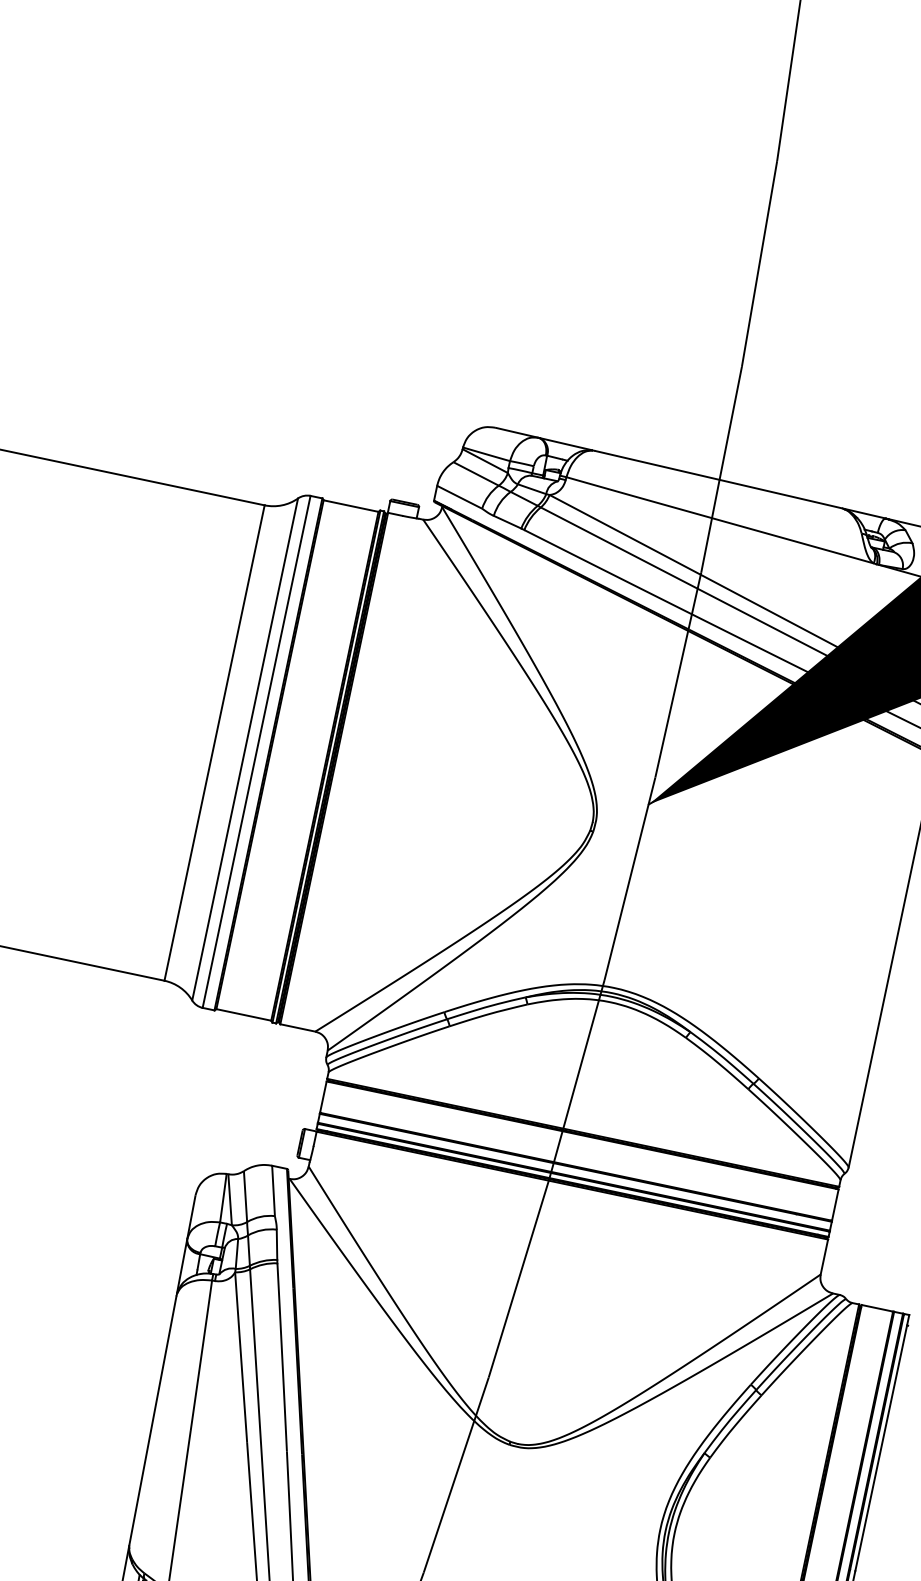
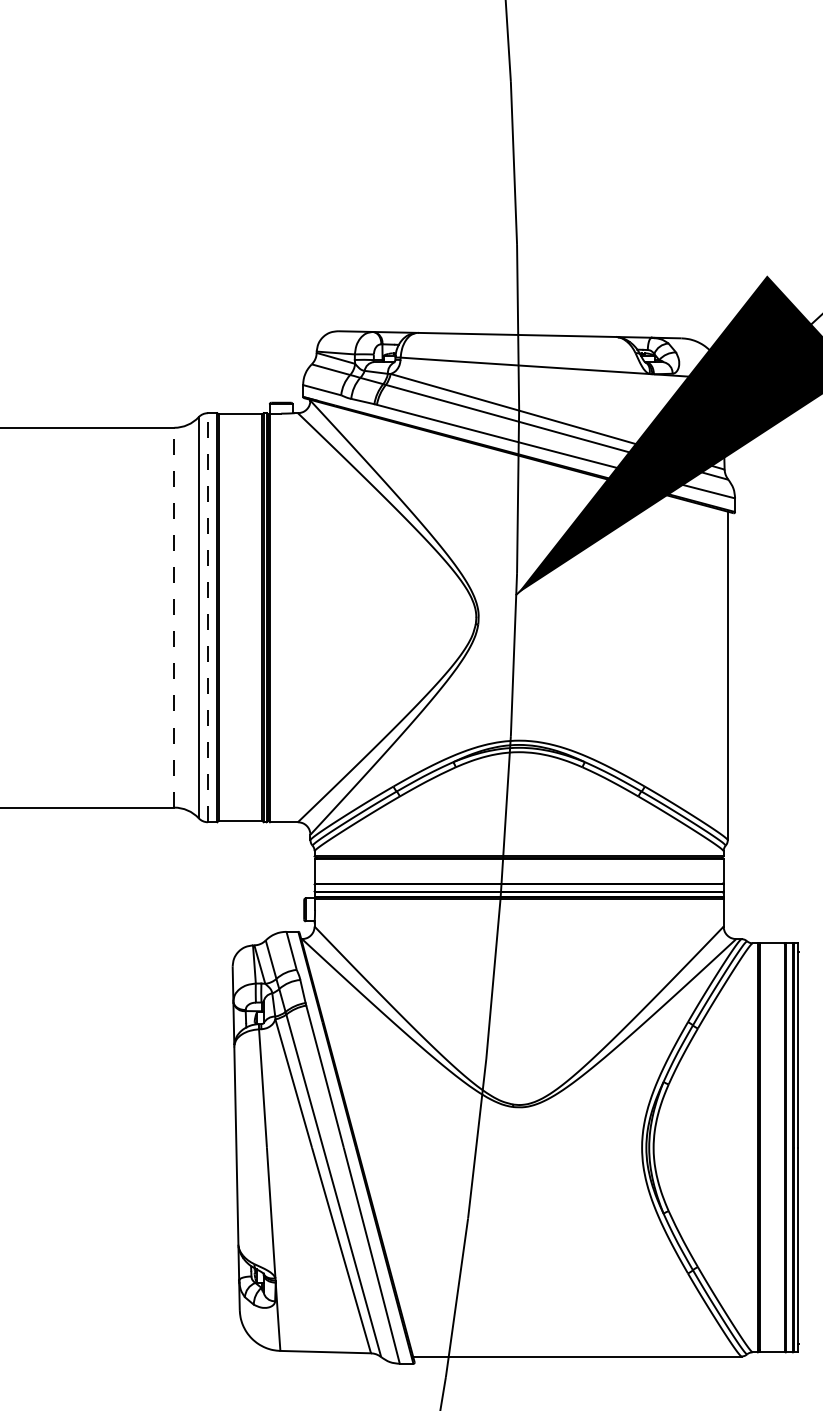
line: (214, 742) -> (174, 617), solid -> dashed
line: (256, 751) -> (207, 617), solid -> dashed

